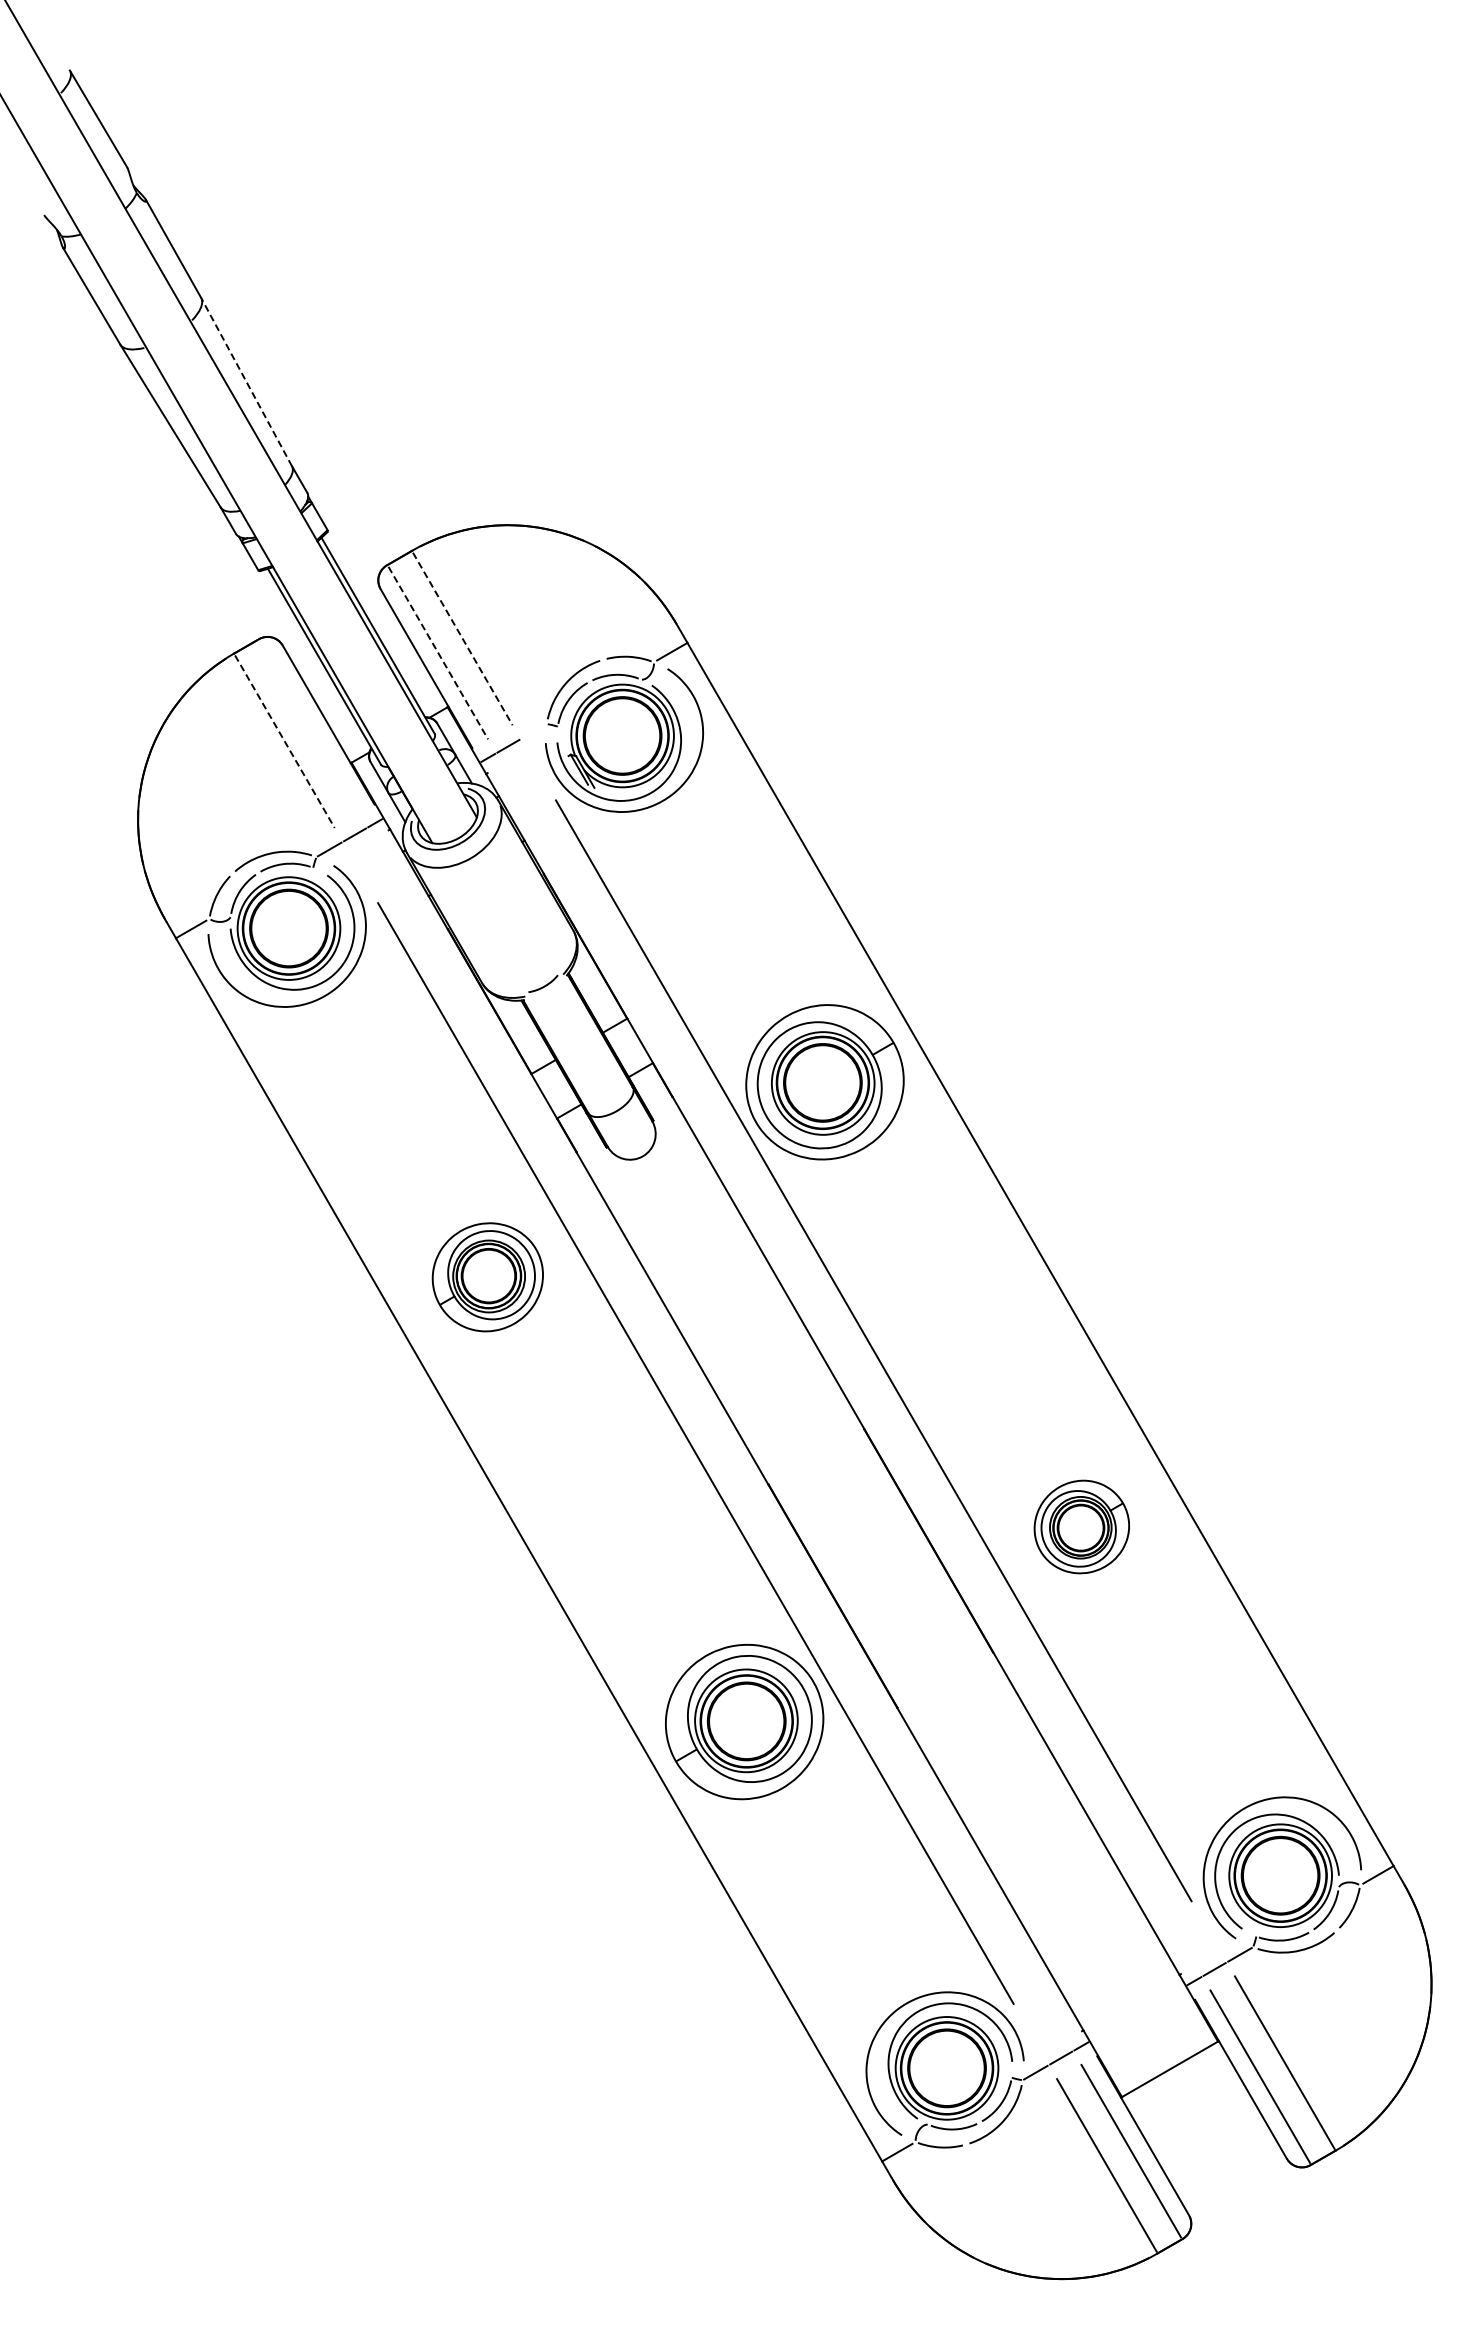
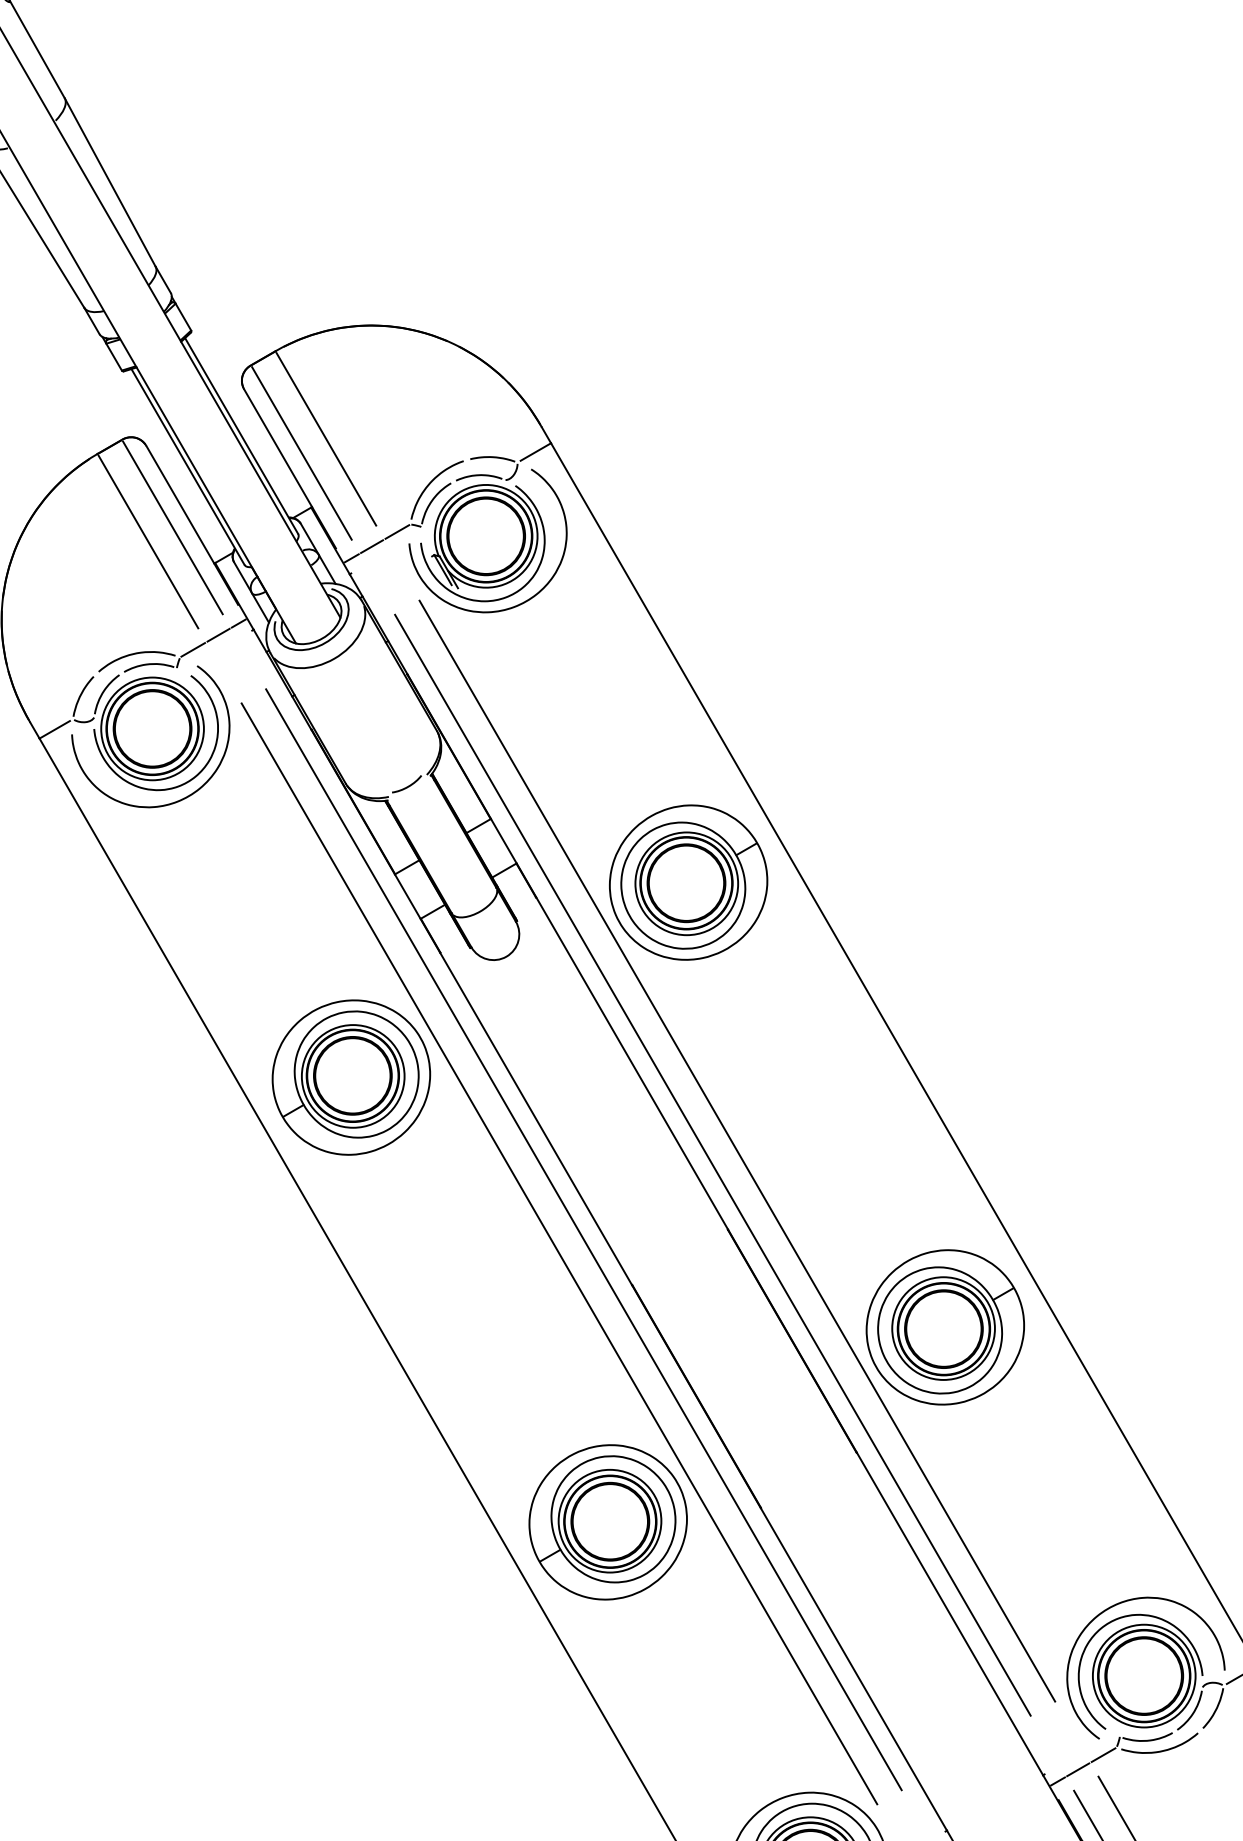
line: (246, 382) -> (110, 182), dashed -> solid
line: (462, 639) -> (326, 439), dashed -> solid
line: (438, 653) -> (302, 453), dashed -> solid
line: (309, 727) -> (173, 527), added
line: (533, 731) -> (397, 531), added
line: (284, 741) -> (148, 541), dashed -> solid
part: (487, 1277) -> (351, 1077), size x1.43
line: (849, 1364) -> (713, 1164), added
line: (720, 1438) -> (584, 1238), added
part: (1081, 1526) -> (945, 1326), size x1.67

